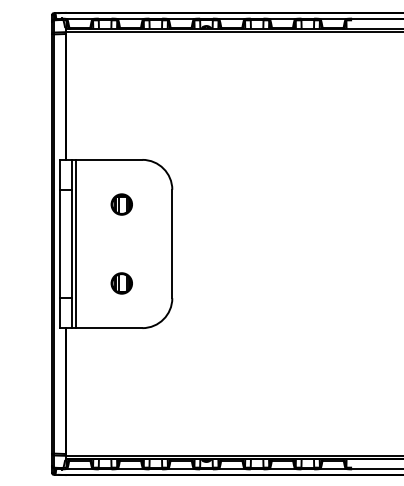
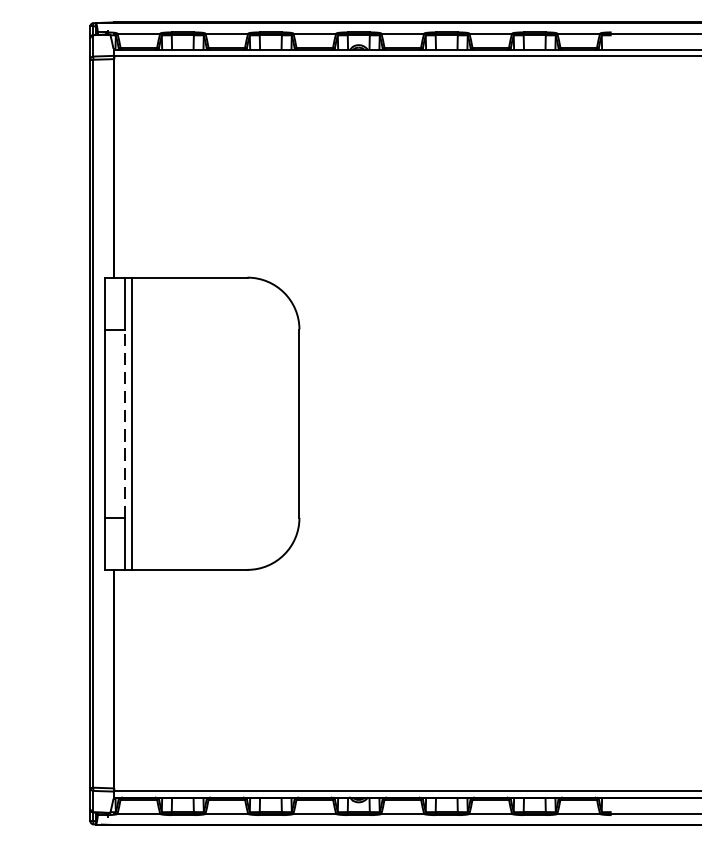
part: (121, 204) -> (211, 355), removed
line: (71, 243) -> (124, 422), solid -> dashed
part: (121, 283) -> (211, 492), removed

